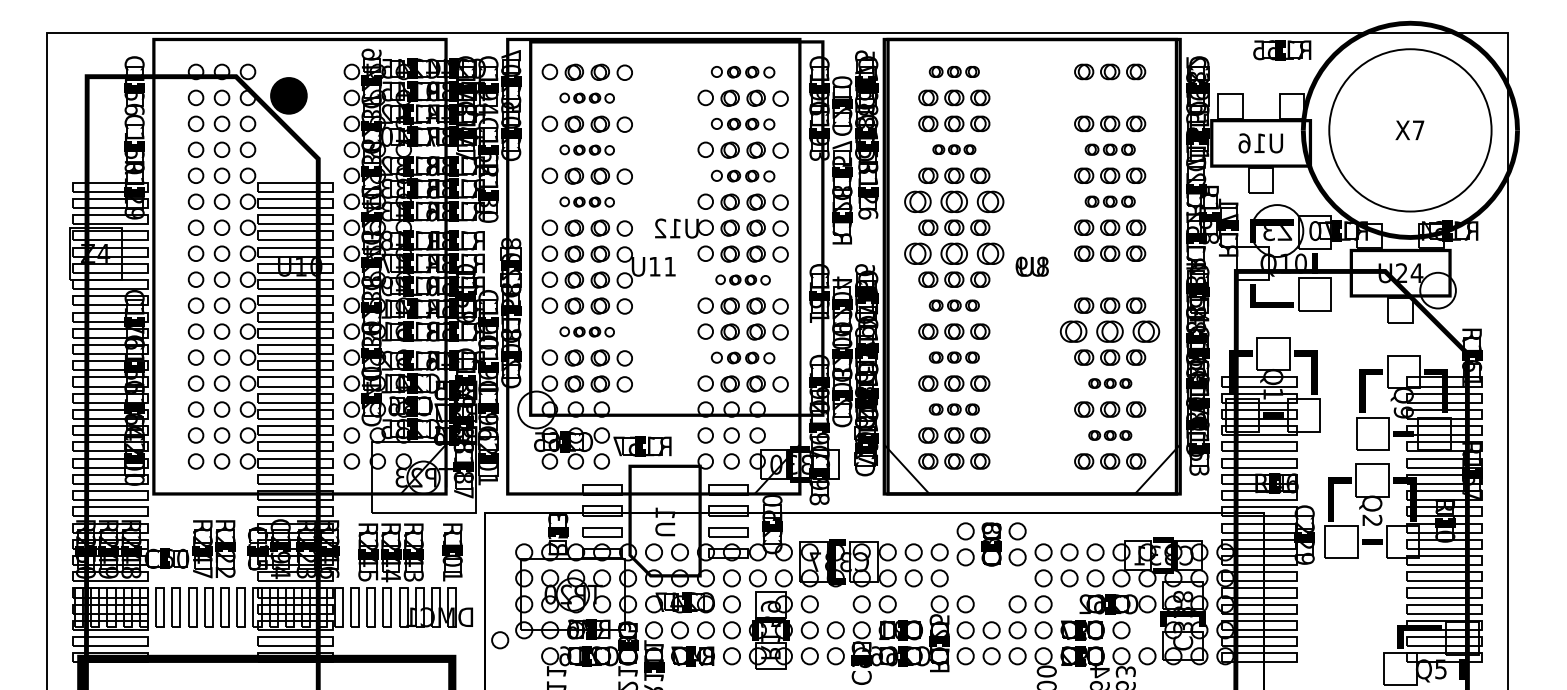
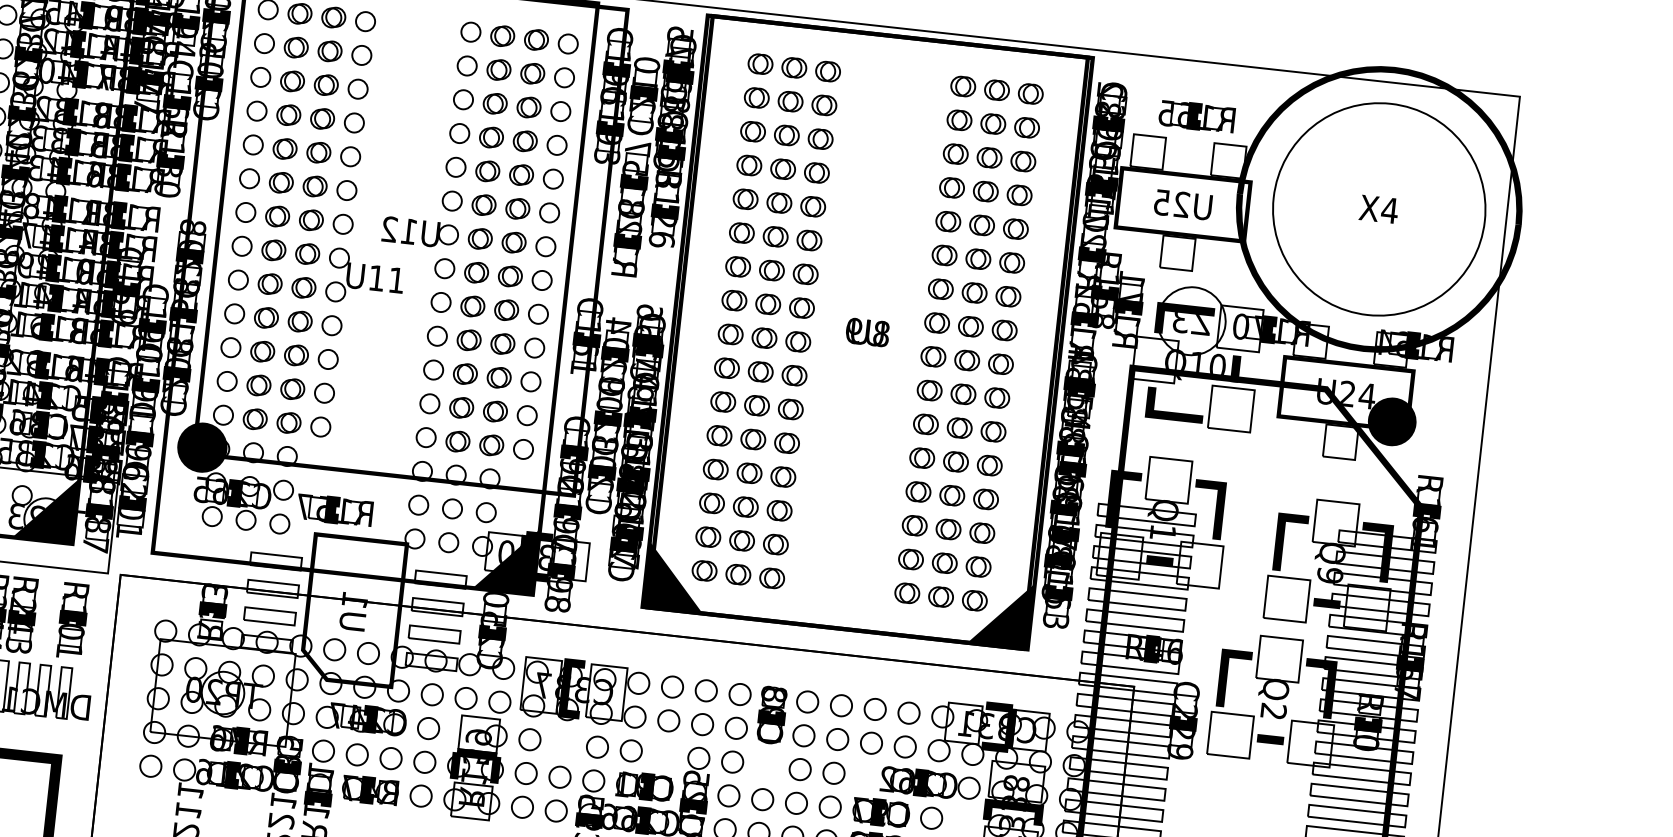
part: (1282, 50) -> (1197, 117), moved
part: (742, 71) -> (518, 36), size x1.43
part: (954, 71) -> (794, 67), size x1.43
part: (586, 97) -> (312, 48), size x1.67
part: (1110, 97) -> (993, 123), added
part: (742, 123) -> (511, 104), size x1.43
text: (1418, 130) -> (1389, 210), X7 -> X4
text: (1251, 143) -> (1170, 203), U16 -> U25
part: (586, 149) -> (304, 115), size x1.67
part: (954, 149) -> (783, 168), size x1.67
part: (1110, 149) -> (986, 191), size x1.43
part: (742, 175) -> (503, 172), size x1.43
part: (586, 201) -> (297, 183), size x1.67
part: (954, 201) -> (775, 236), size x0.71
part: (1110, 201) -> (978, 258), size x1.43
part: (954, 253) -> (768, 304), size x0.71
part: (742, 279) -> (488, 307), size x1.67
part: (1110, 279) -> (967, 360), added
fill: (1437, 290) -> (1391, 421), added
part: (954, 305) -> (761, 371), size x1.43
part: (586, 331) -> (278, 352), size x1.67
part: (1110, 331) -> (960, 427), size x0.71
part: (742, 357) -> (477, 408), size x1.43
part: (954, 357) -> (753, 439), size x1.43
part: (1110, 383) -> (952, 495), size x1.67
fill: (536, 409) -> (202, 447), added
part: (954, 409) -> (746, 507), size x1.43
part: (1110, 435) -> (945, 563), size x1.67
fill: (423, 468) -> (46, 507), added
fill: (776, 468) -> (506, 558), added
fill: (906, 468) -> (675, 576), added
fill: (1157, 468) -> (1001, 612), added
part: (991, 544) -> (771, 715), moved
circle: (500, 640) -> (151, 766), moved

